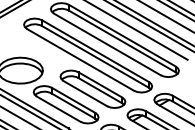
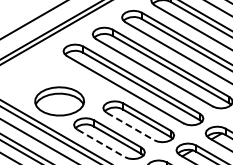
line: (85, 93) -> (130, 126), solid -> dashed
line: (58, 109) -> (101, 143), solid -> dashed

